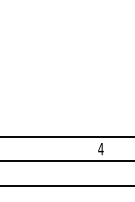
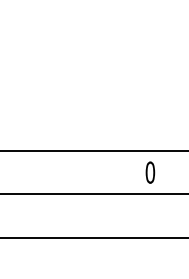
text: (100, 148) -> (149, 171), 4 -> 0

